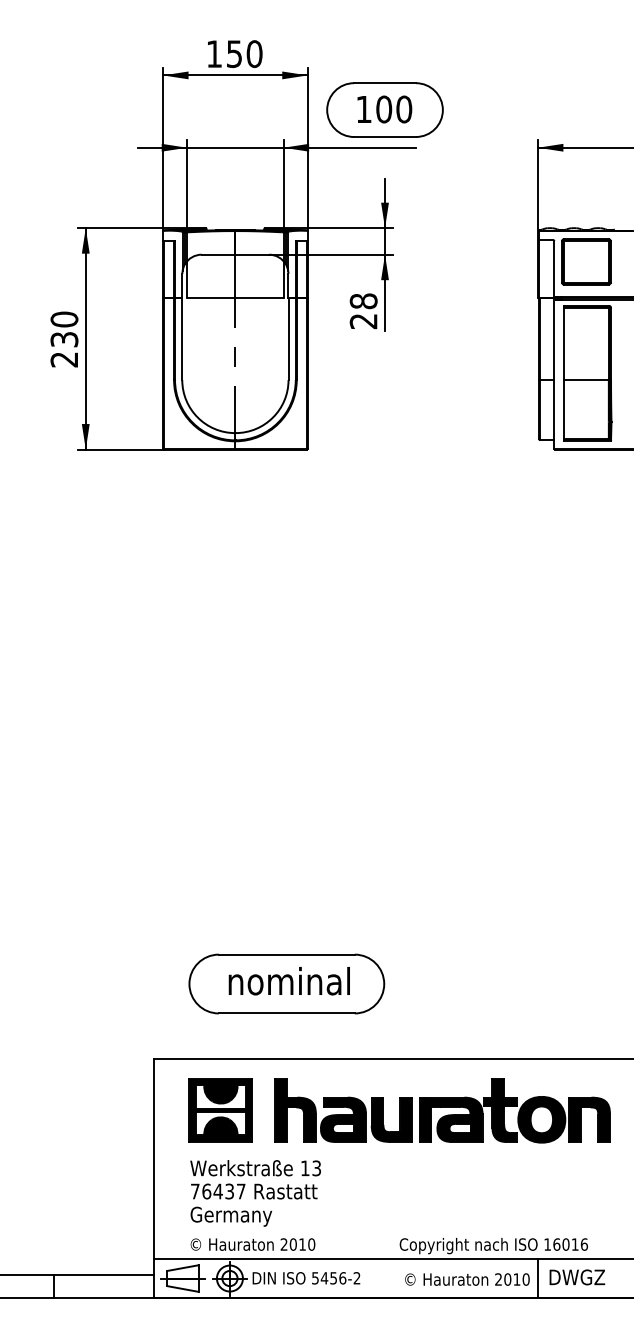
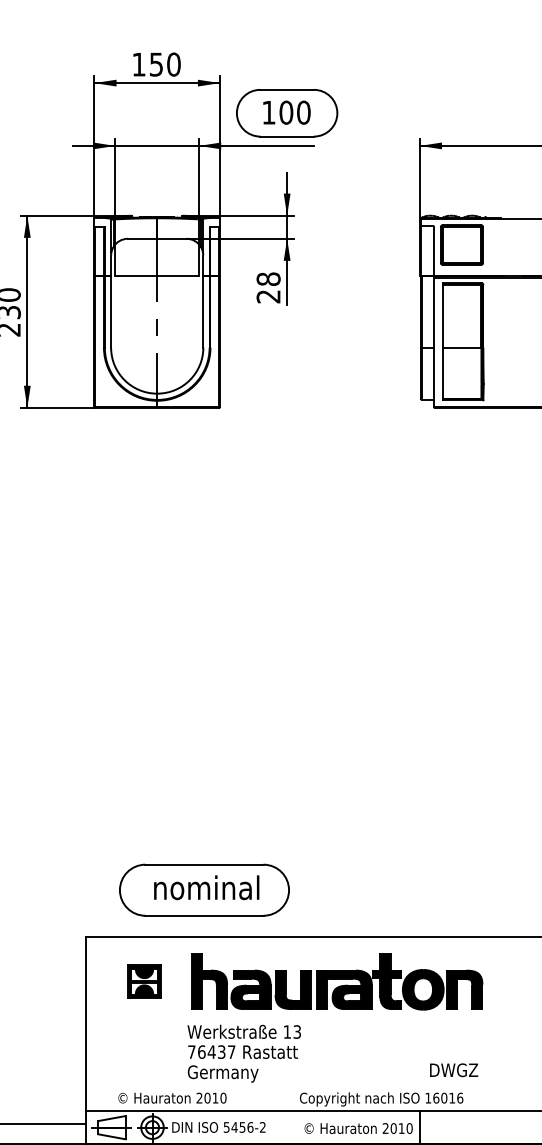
part: (286, 983) -> (204, 889), moved
part: (220, 1110) -> (144, 981), size x0.6
text: (255, 1193) -> (244, 1053), moved
text: (577, 1277) -> (454, 1070), moved

